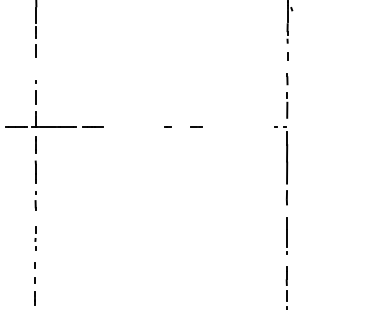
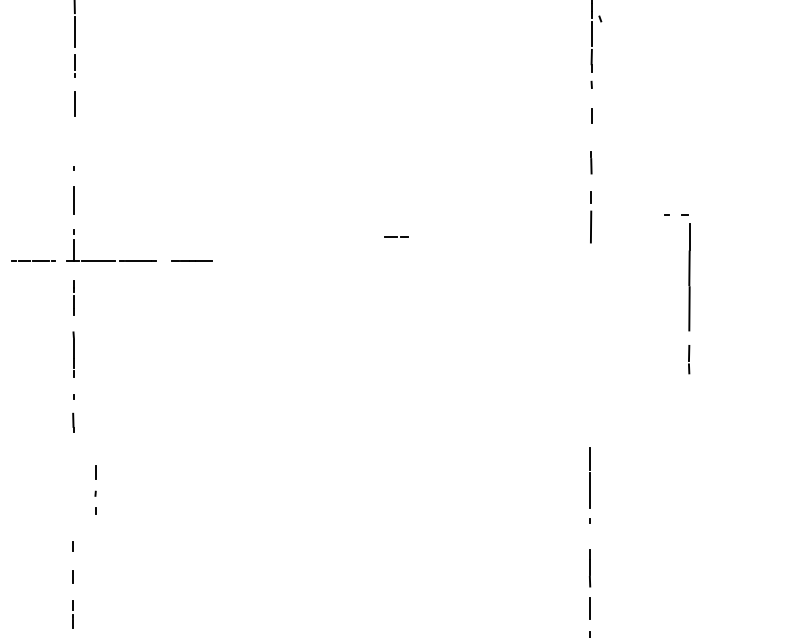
part: (167, 126) -> (344, 260), removed
line: (196, 126) -> (396, 235), moved
part: (281, 165) -> (677, 293), moved
part: (35, 238) -> (95, 490), moved

